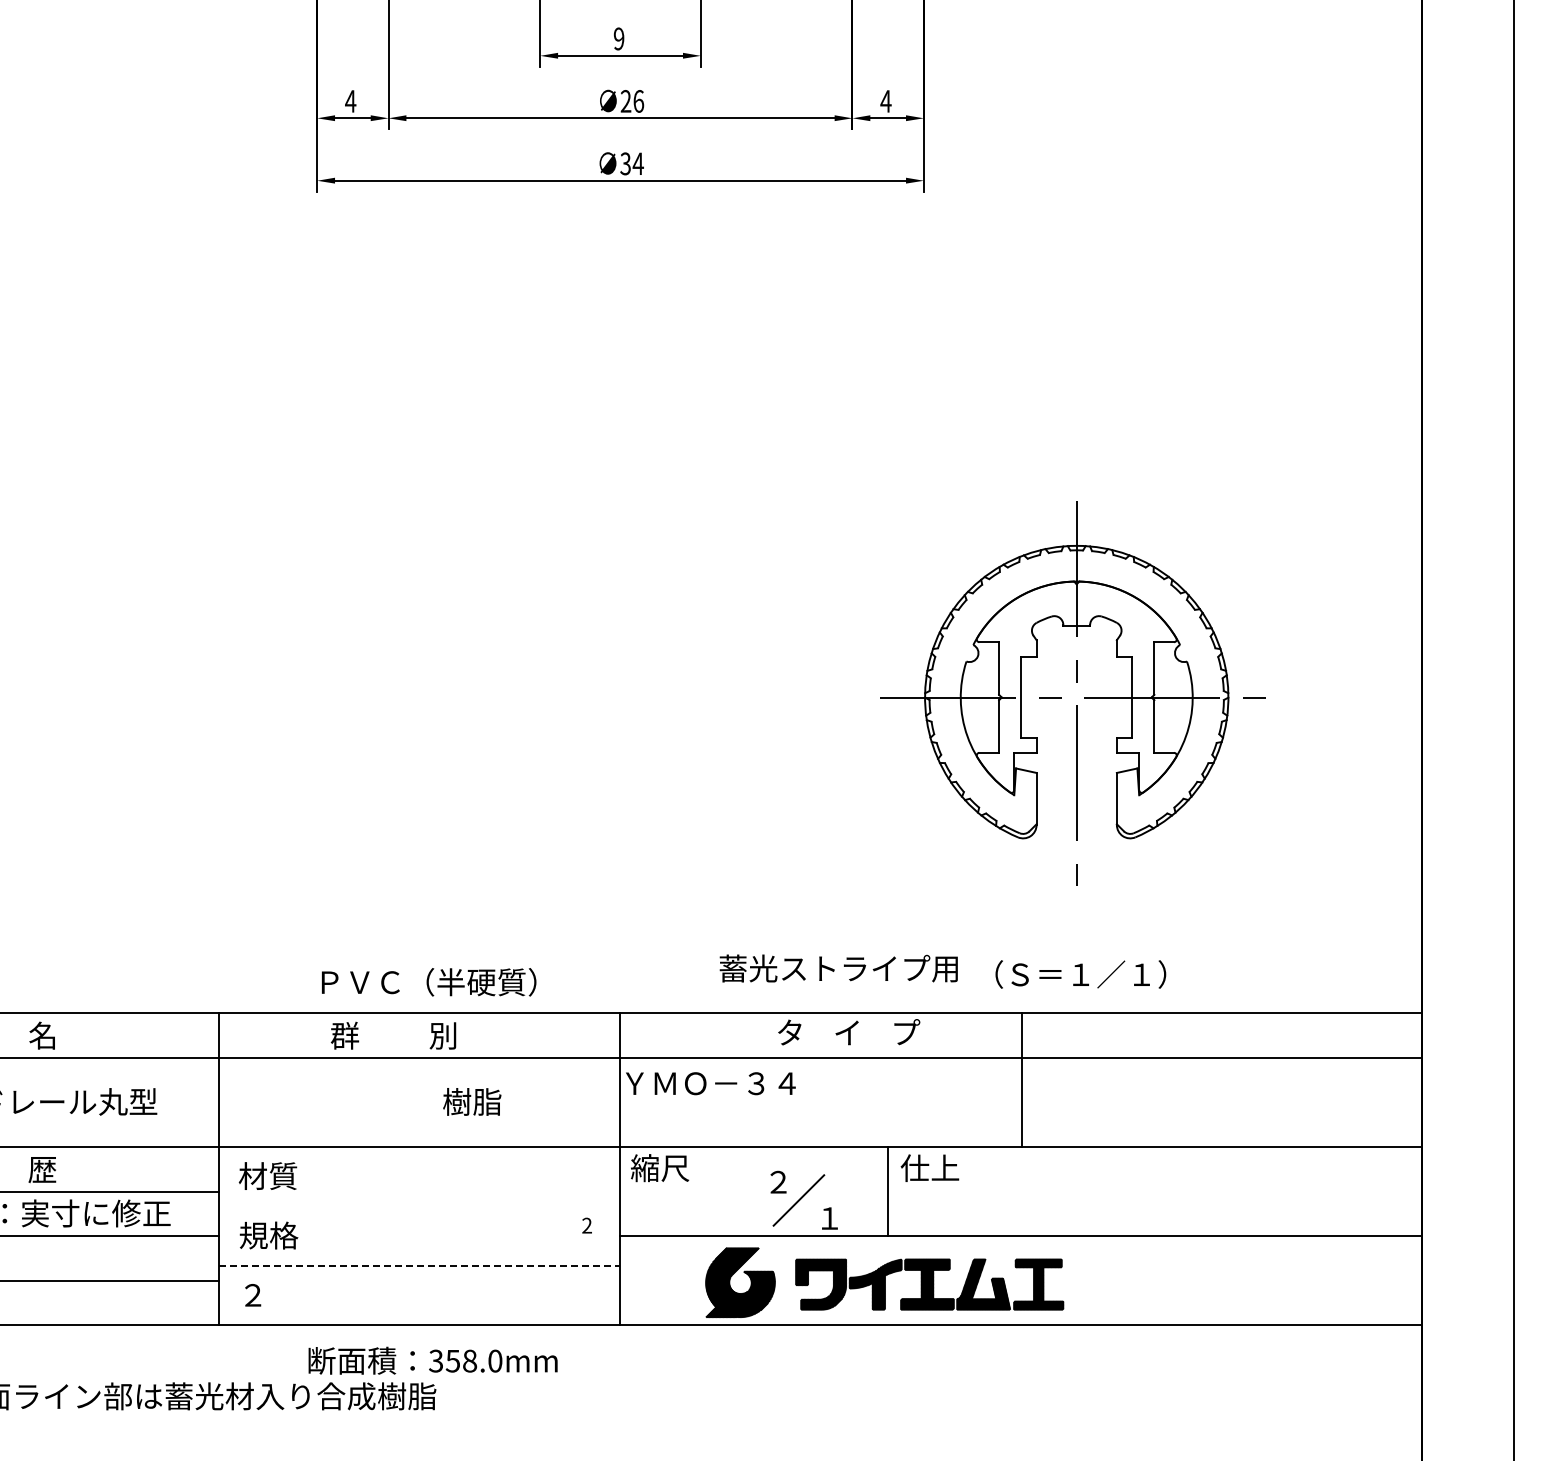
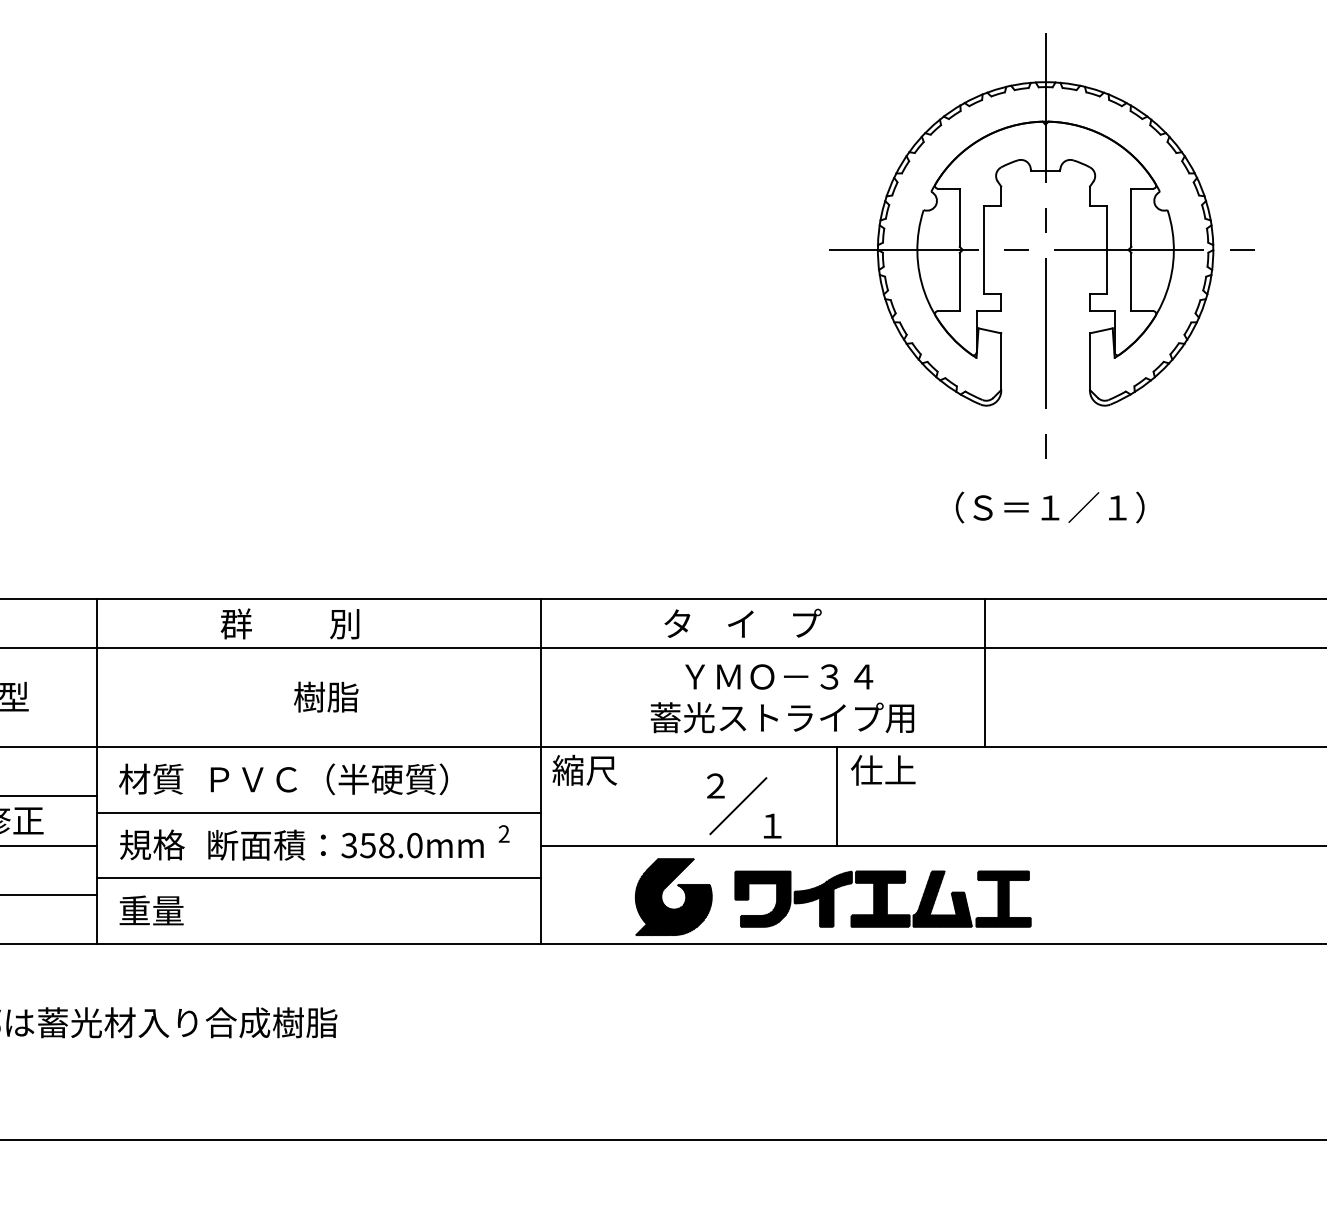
text: (838, 968) -> (782, 717), moved
text: (1080, 974) -> (1049, 507), moved
text: (429, 982) -> (329, 779), moved
text: (849, 1032) -> (743, 623), moved
text: (710, 1083) -> (778, 676), moved
text: (472, 1101) -> (326, 696), moved
line: (419, 1206) -> (318, 812), added
line: (419, 1265) -> (318, 878), dashed -> solid
text: (268, 1294) -> (151, 910), ２ -> 重量
text: (432, 1360) -> (345, 844), moved

